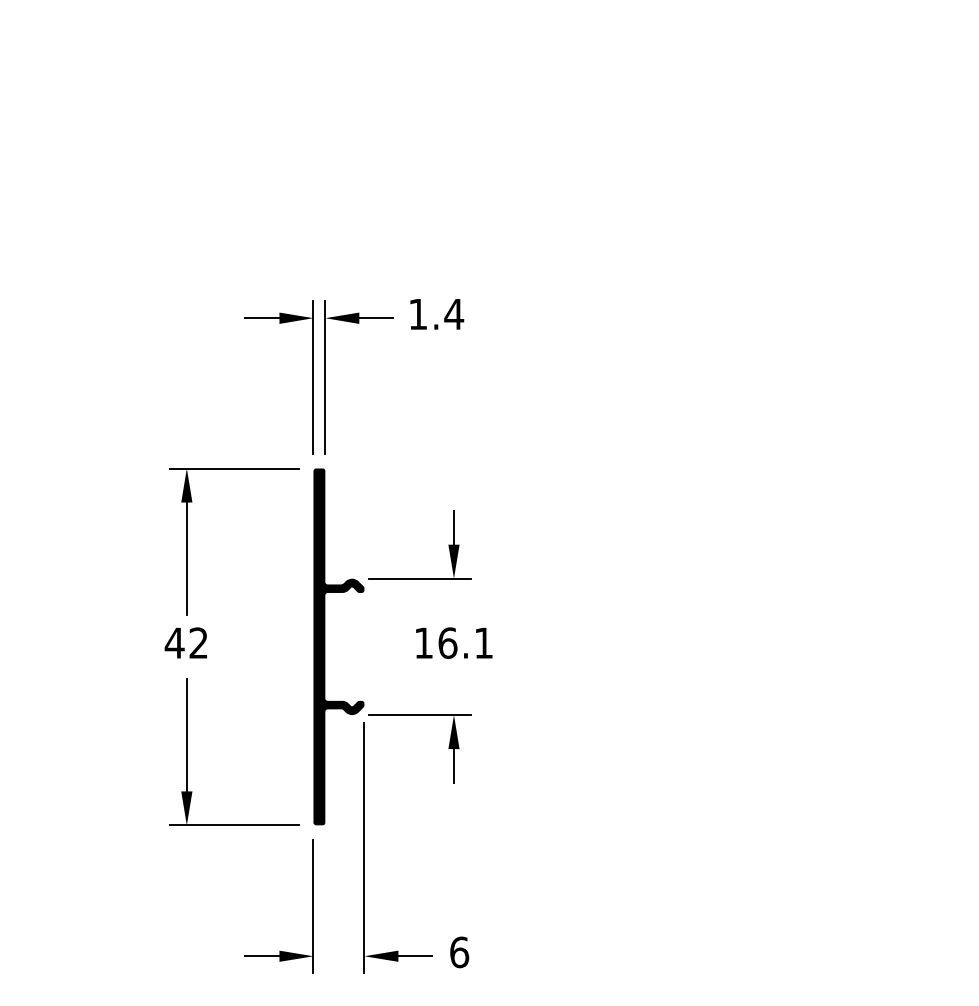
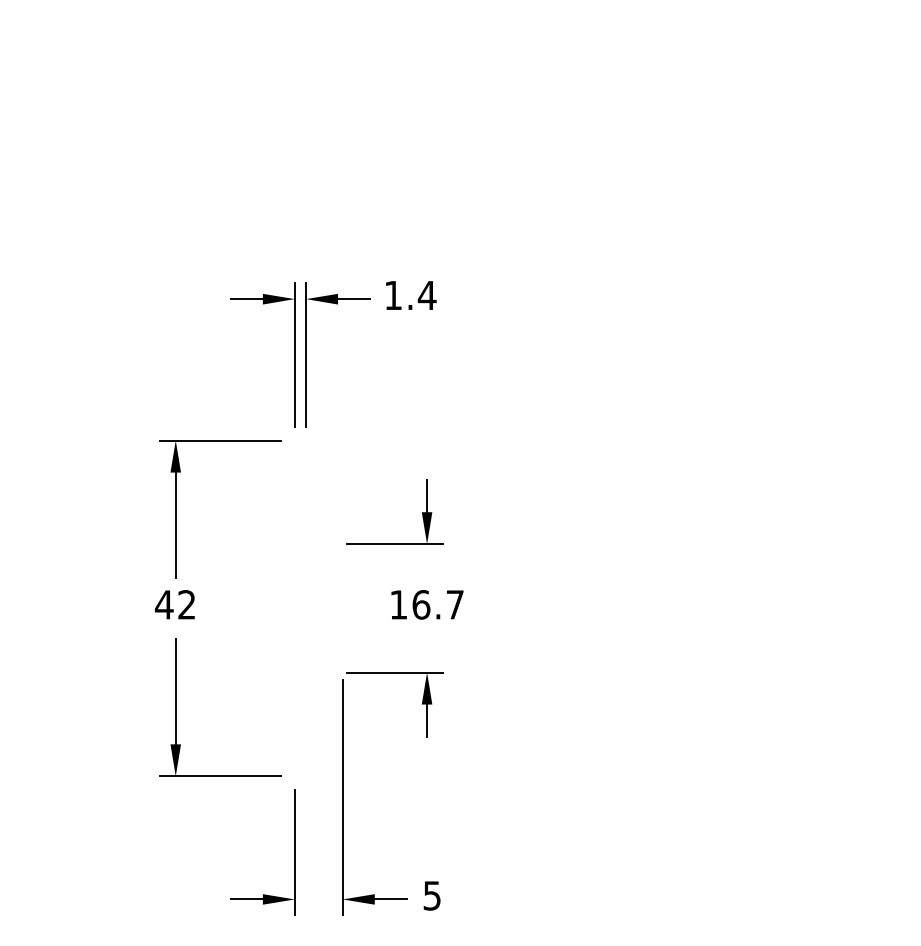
text: (484, 642) -> (455, 604), 16.1 -> 16.7
part: (324, 647) -> (305, 608), removed
text: (459, 952) -> (432, 895), 6 -> 5

